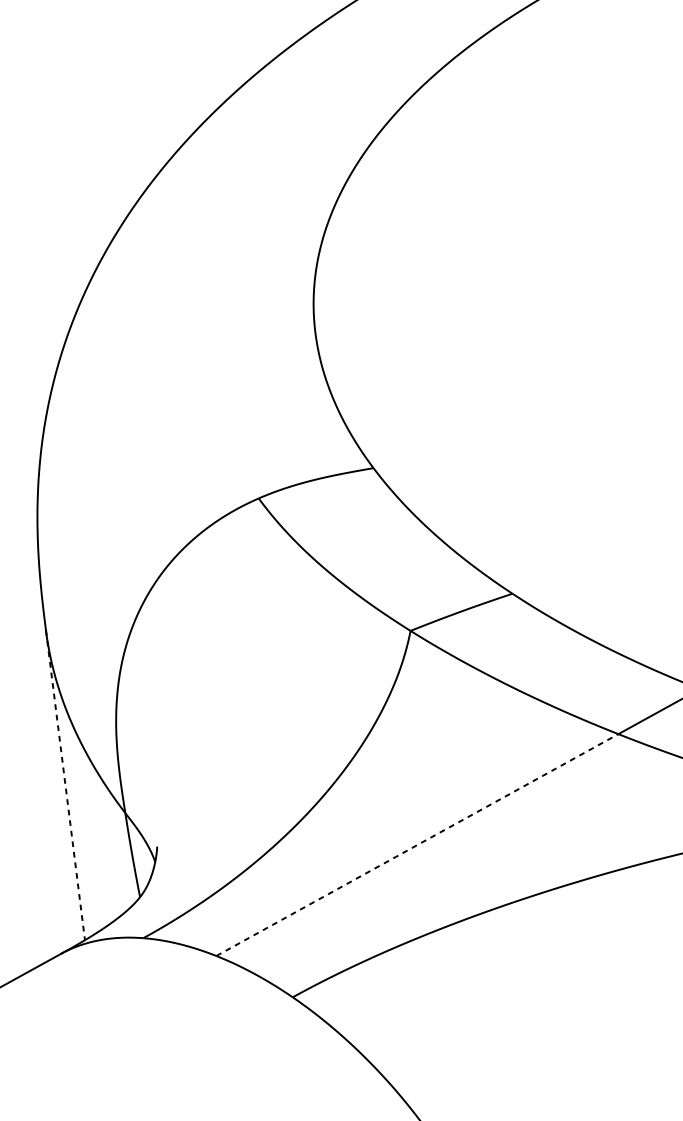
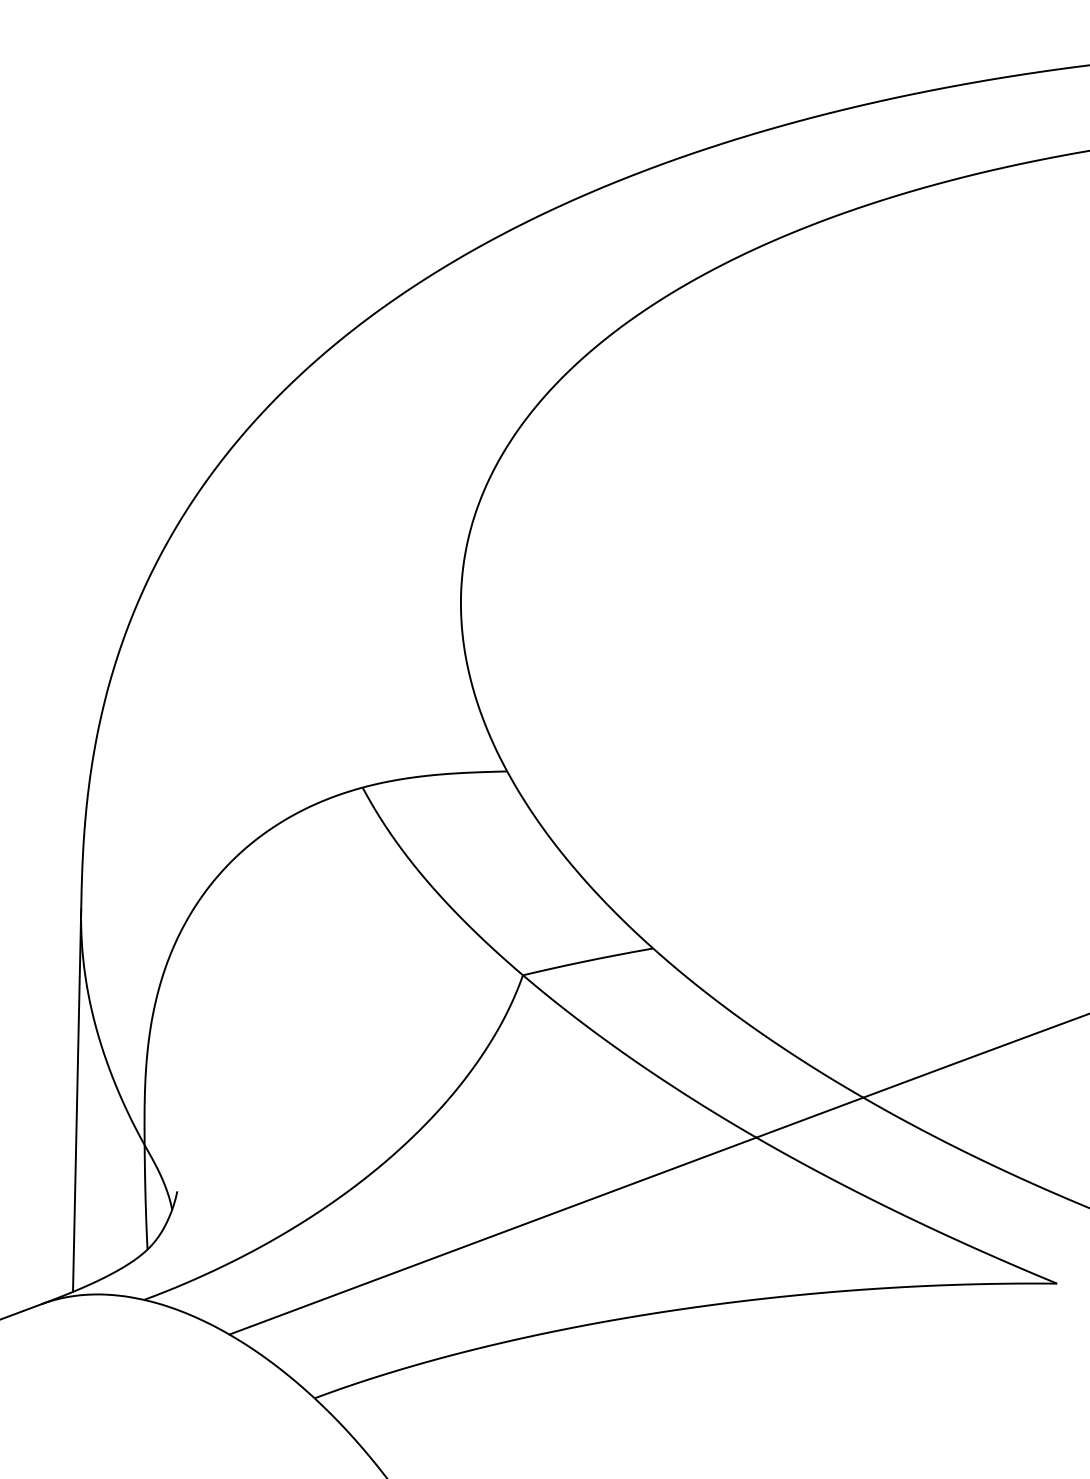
line: (65, 785) -> (77, 1101), dashed -> solid
line: (417, 844) -> (493, 1235), dashed -> solid

